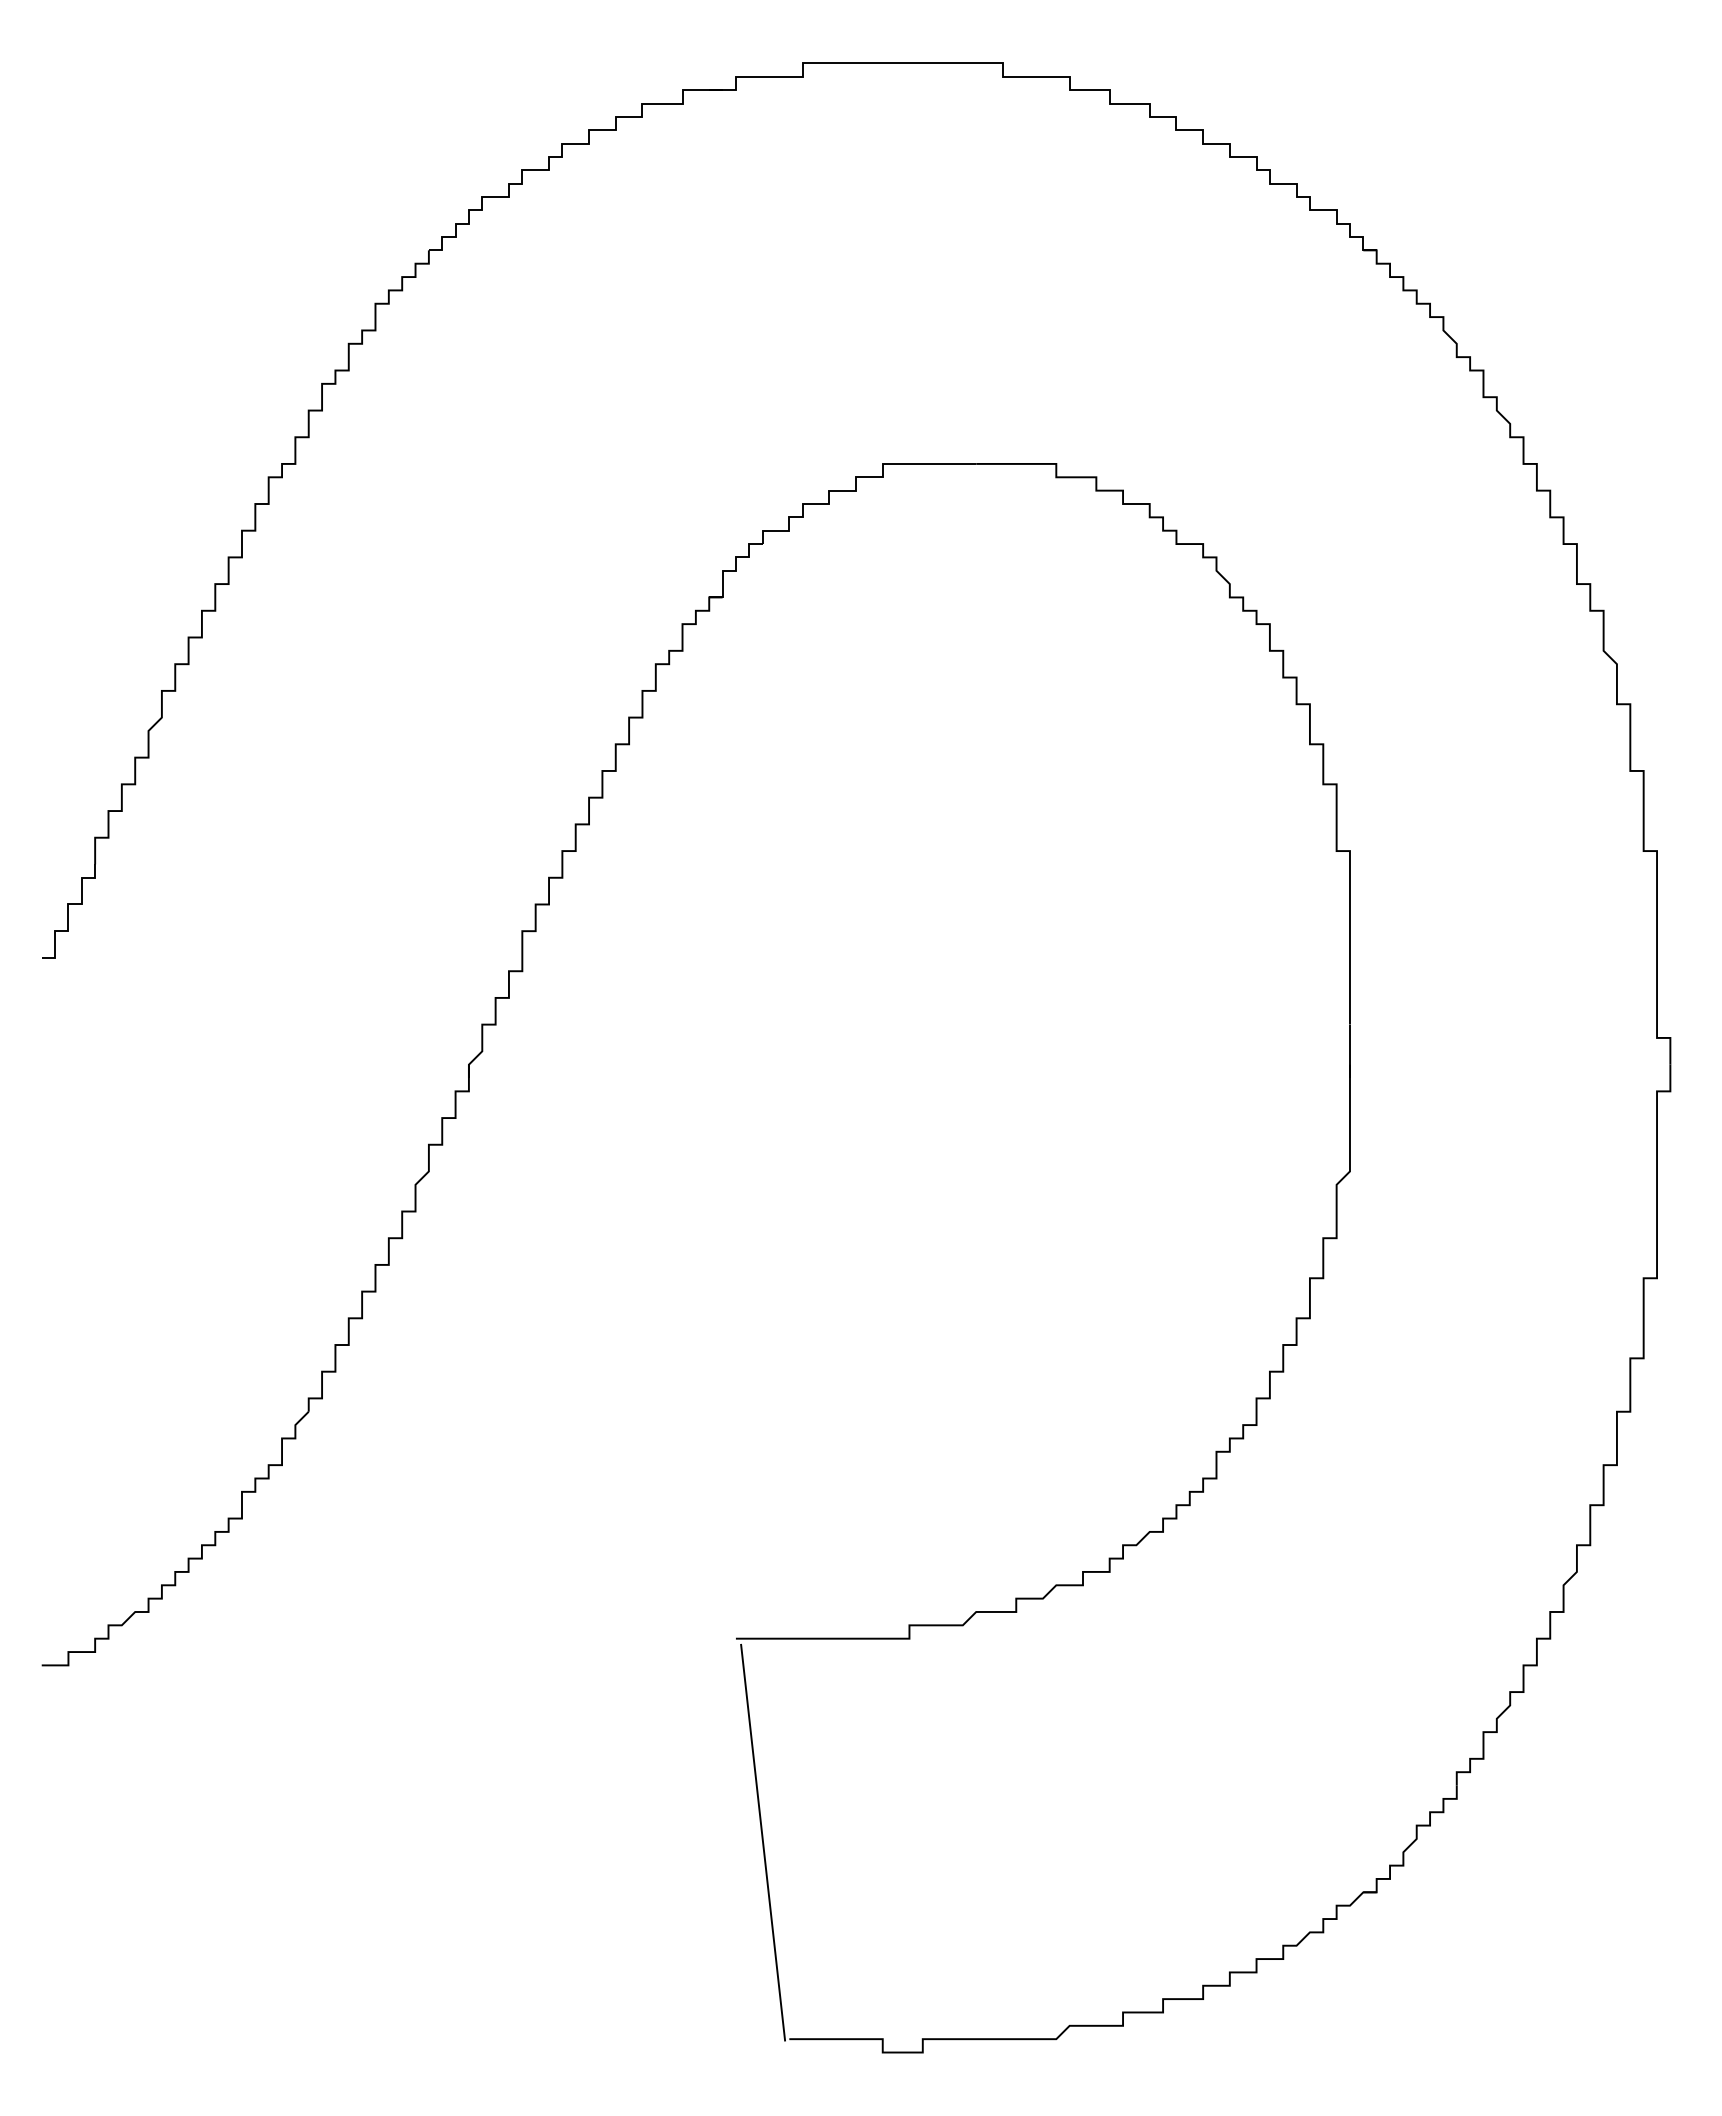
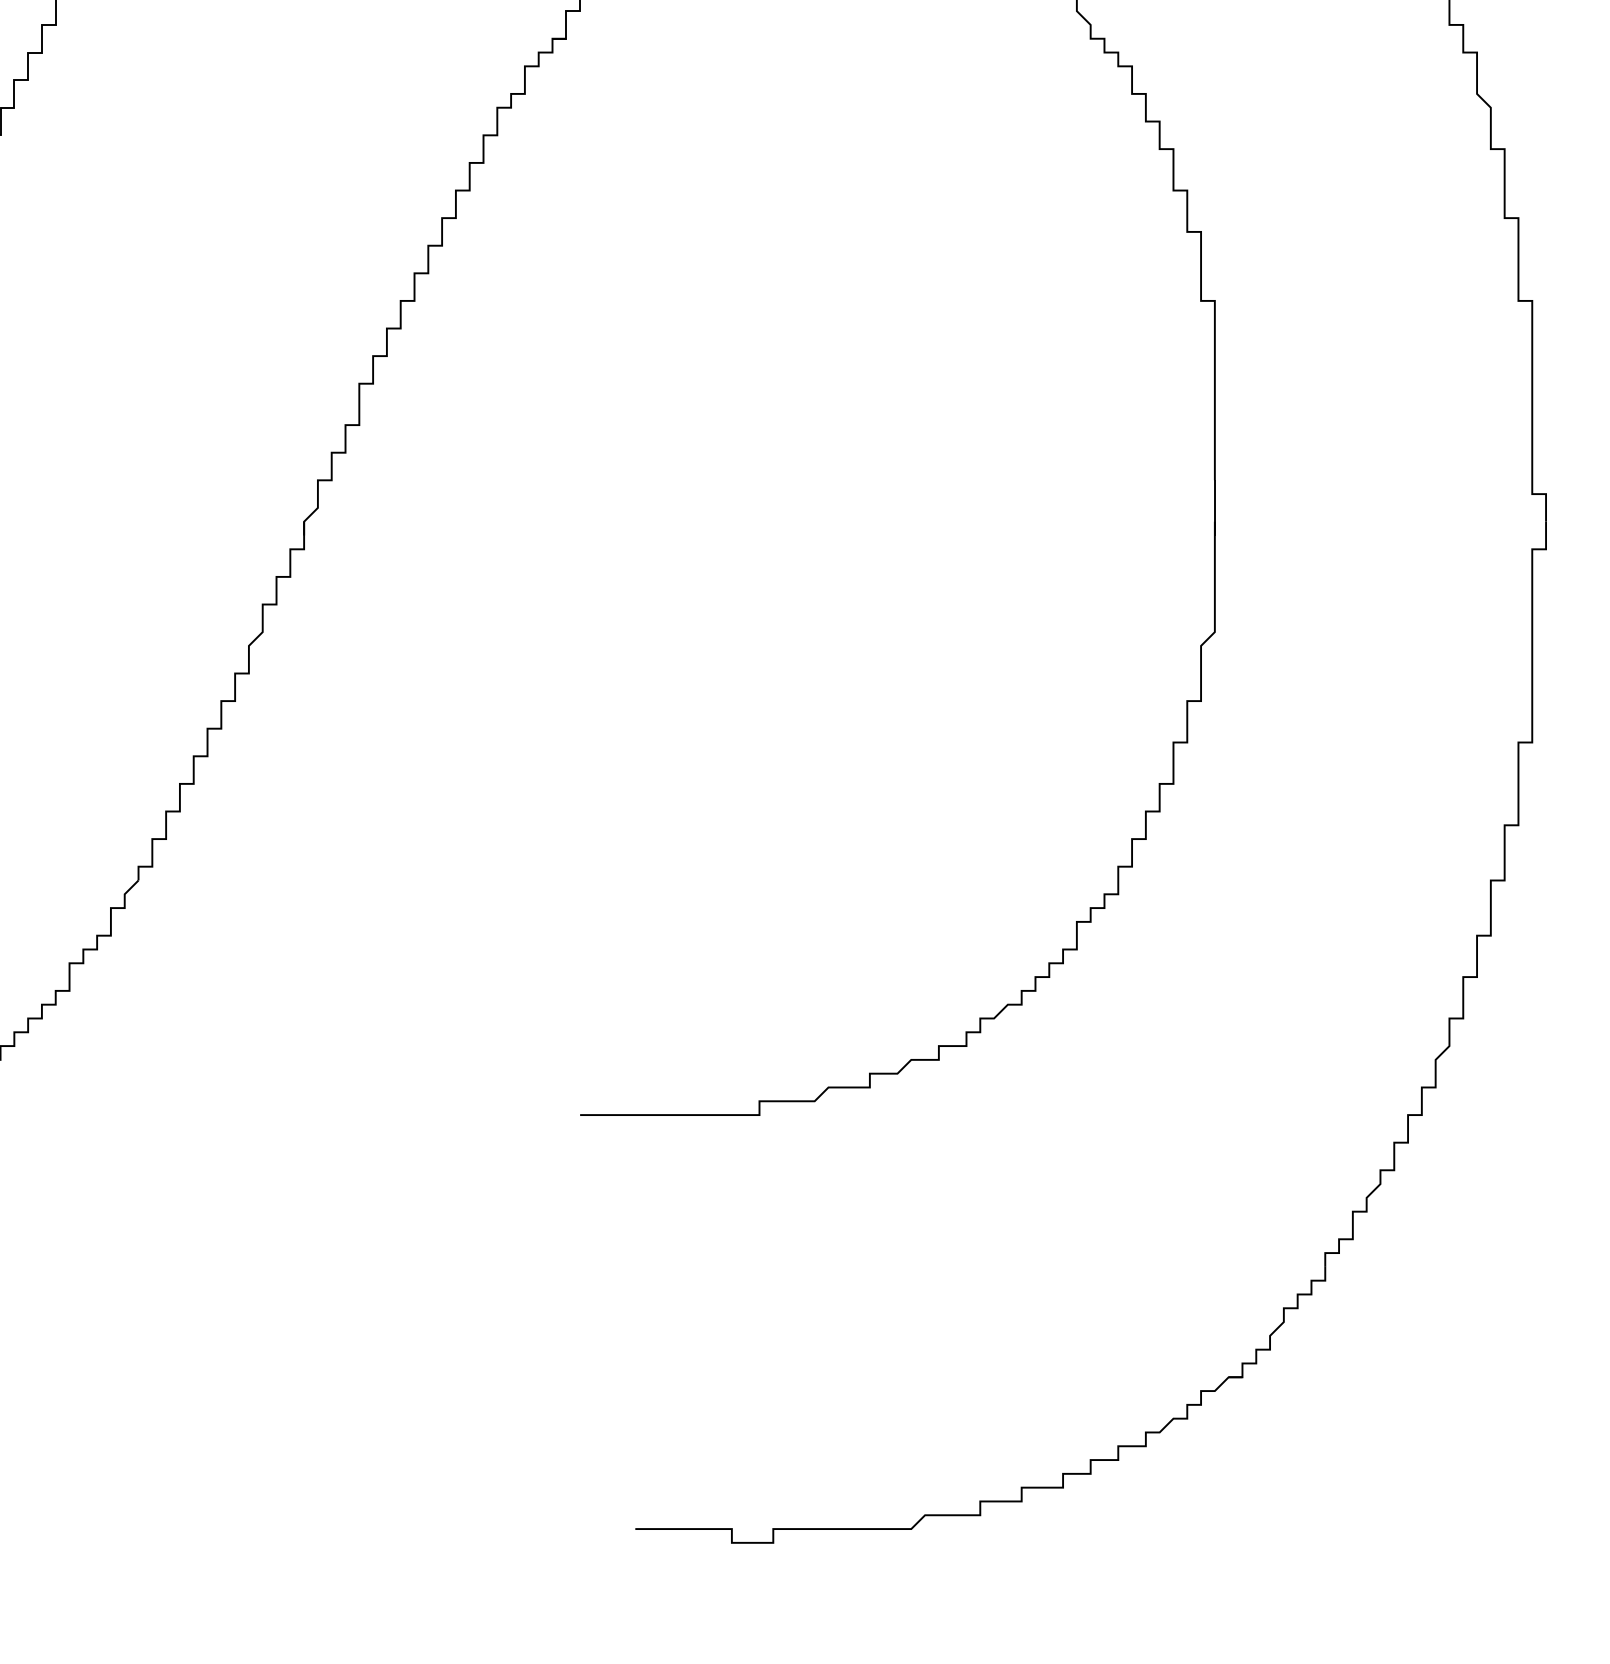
line: (763, 1842) -> (608, 1325), removed

